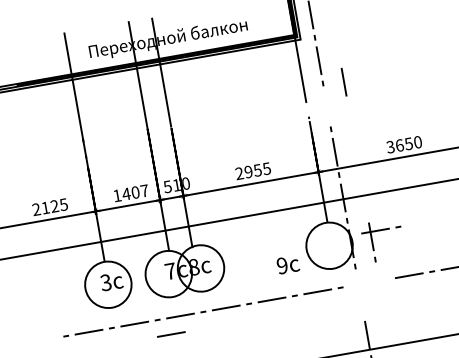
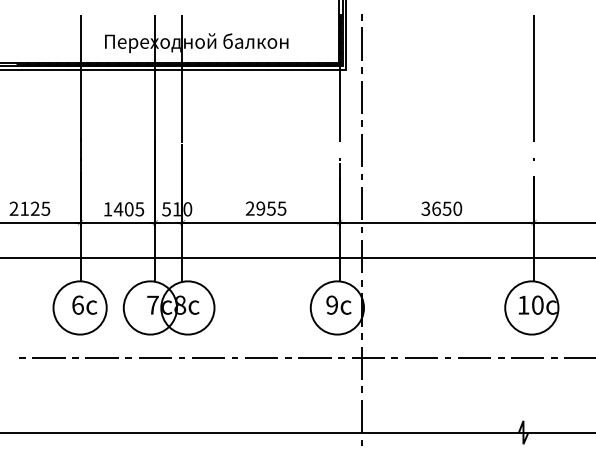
line: (343, 82) -> (361, 150), moved
text: (144, 191) -> (139, 209), 1407 -> 1405
part: (381, 230) -> (374, 358), moved
text: (287, 264) -> (338, 304), moved
text: (105, 282) -> (77, 304), 3 -> 6
line: (171, 334) -> (141, 376), removed

